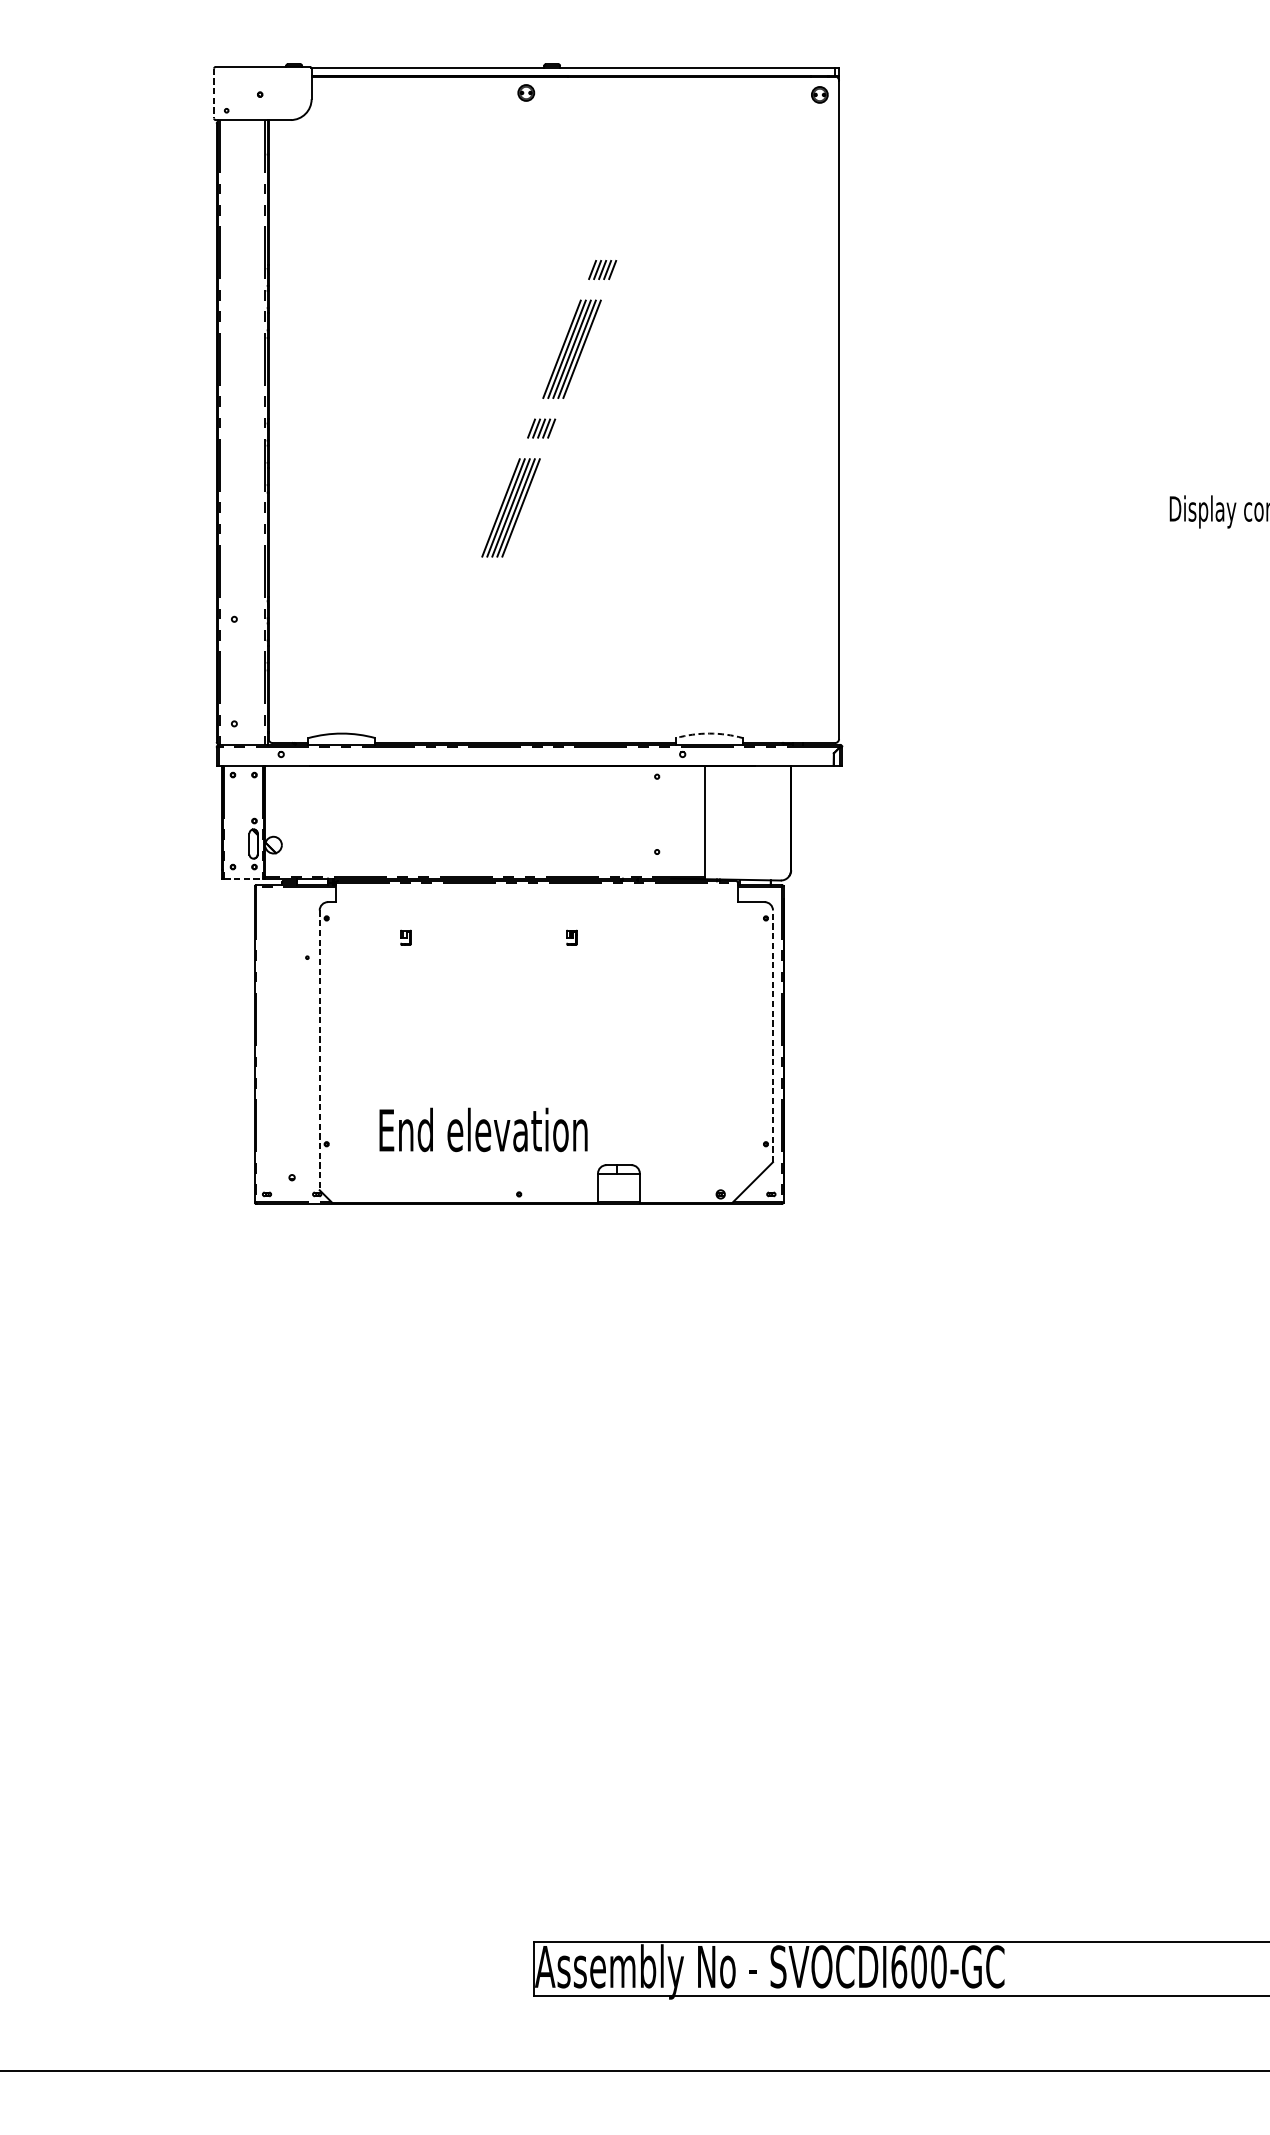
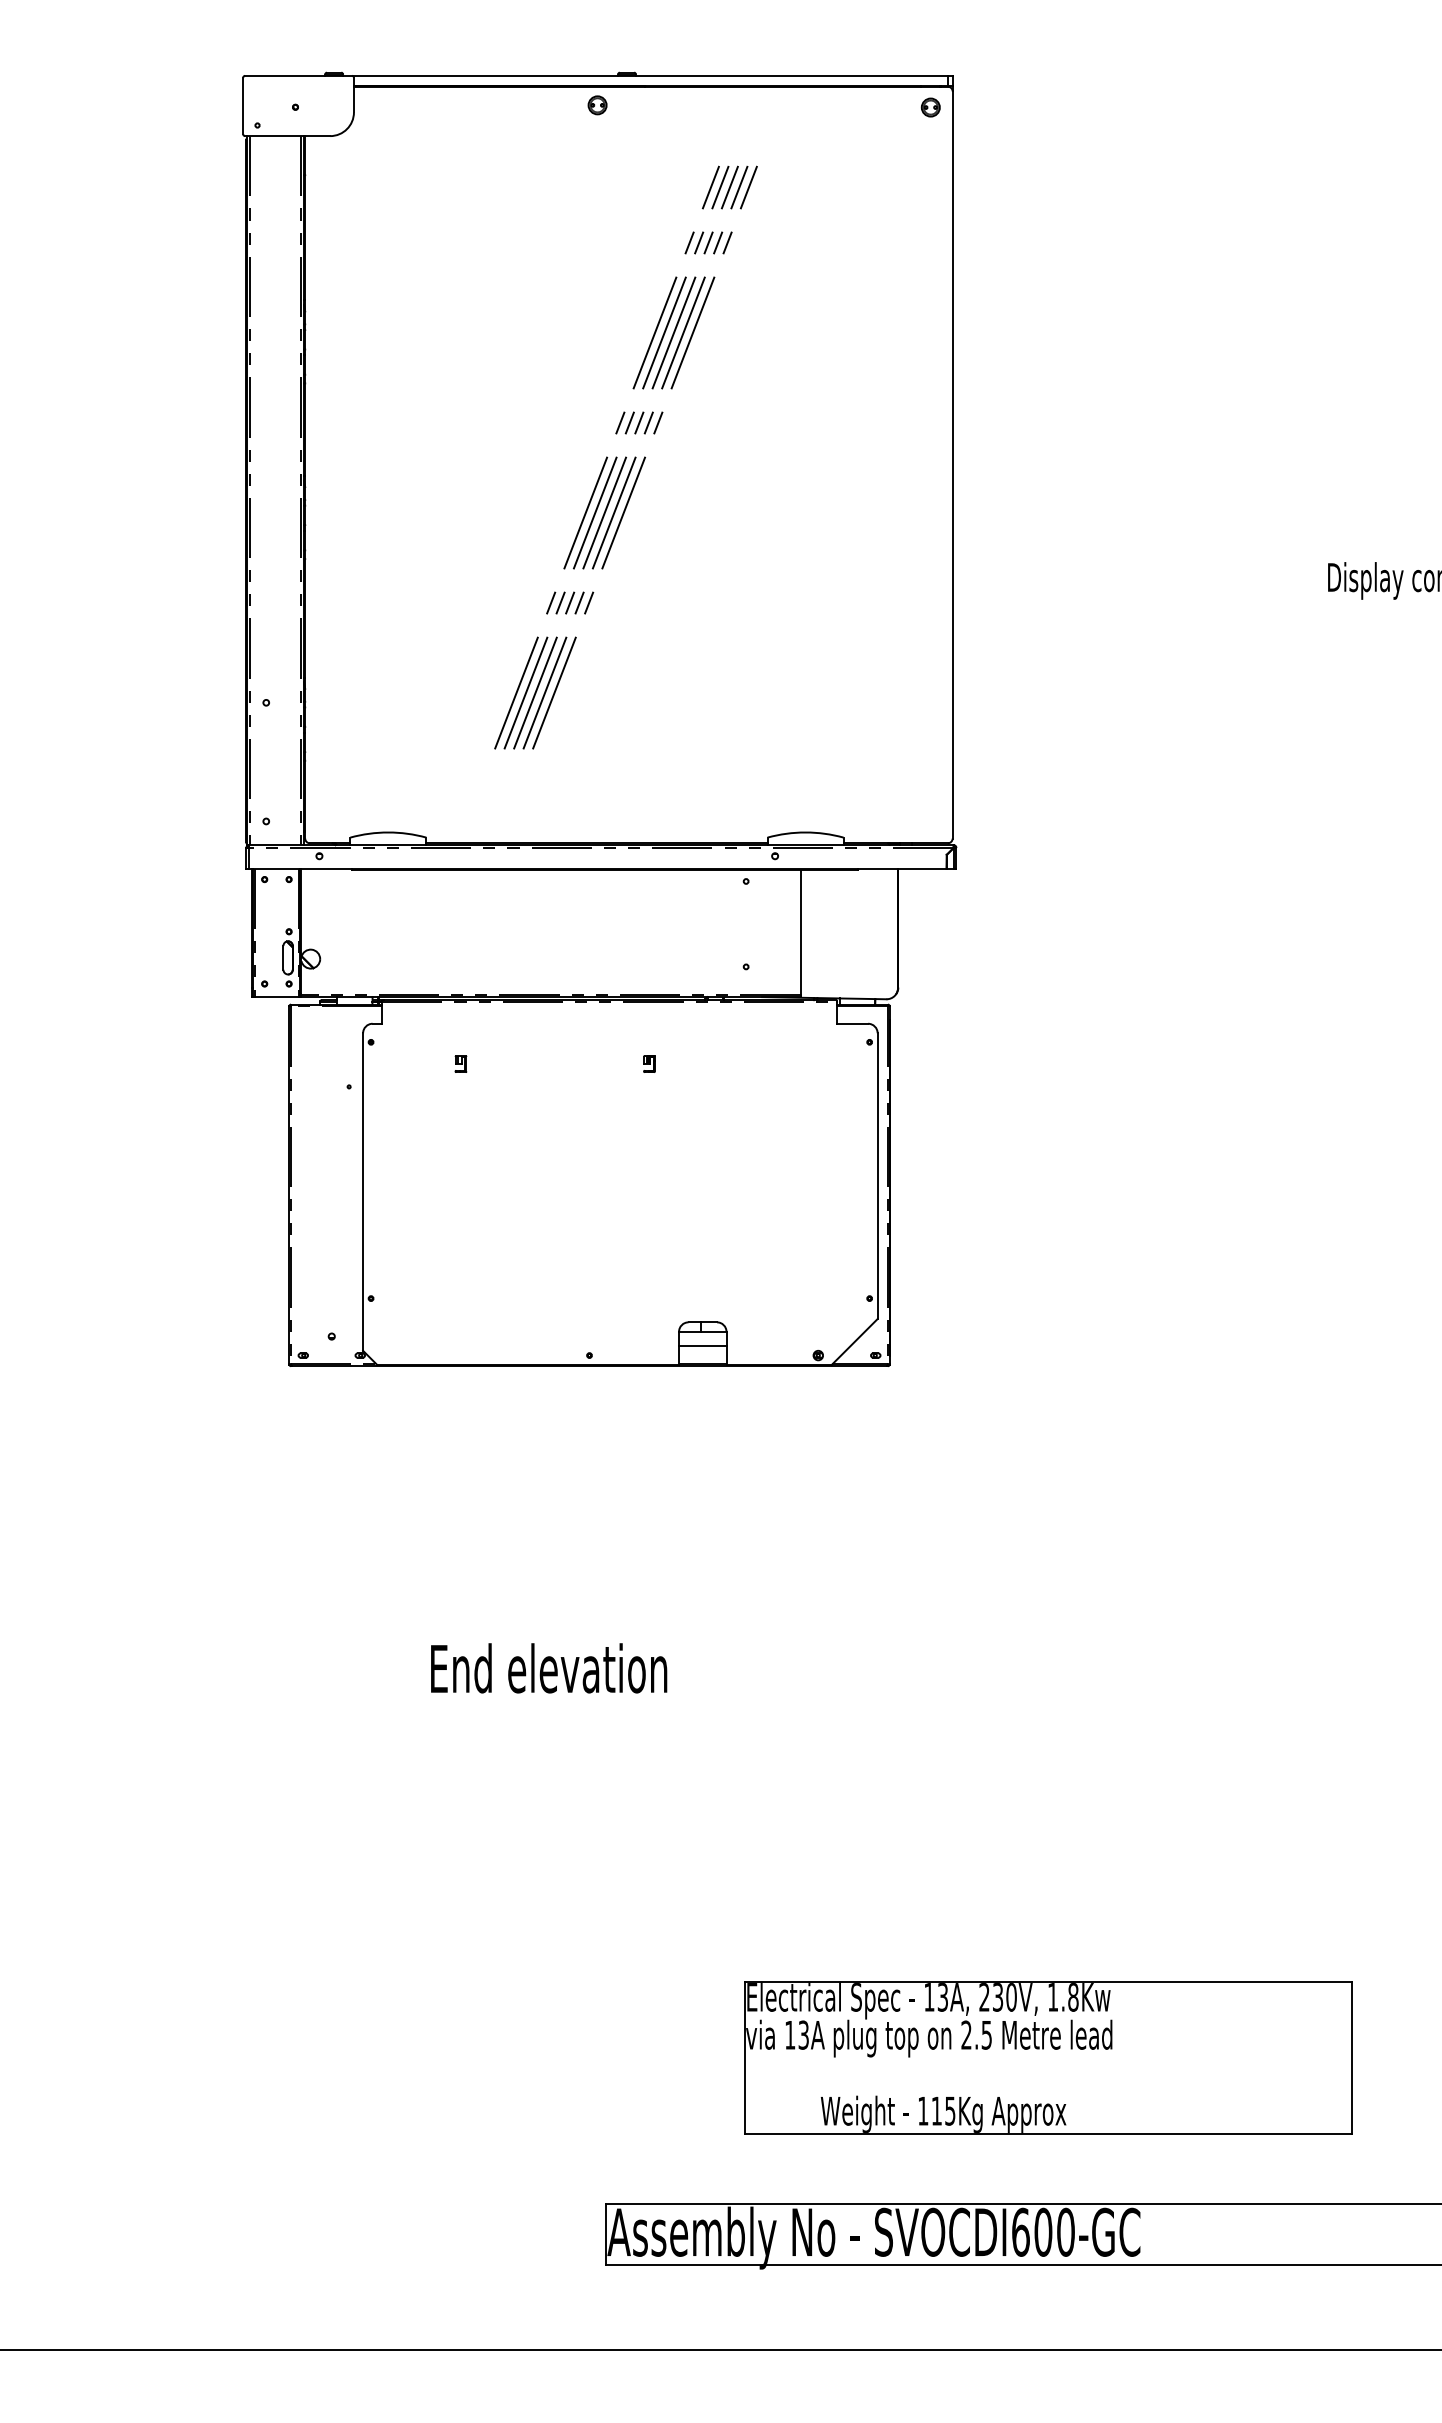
line: (214, 93) -> (243, 106), dashed -> solid
part: (550, 403) -> (625, 457), size x1.67
arc: (709, 733) -> (805, 832), dashed -> solid
line: (243, 878) -> (276, 997), dashed -> solid
line: (772, 1036) -> (877, 1176), dashed -> solid
line: (320, 1050) -> (363, 1192), dashed -> solid
text: (483, 1130) -> (549, 1668), moved
line: (618, 1186) -> (702, 1346), added
part: (923, 1812) -> (1048, 2057), added

